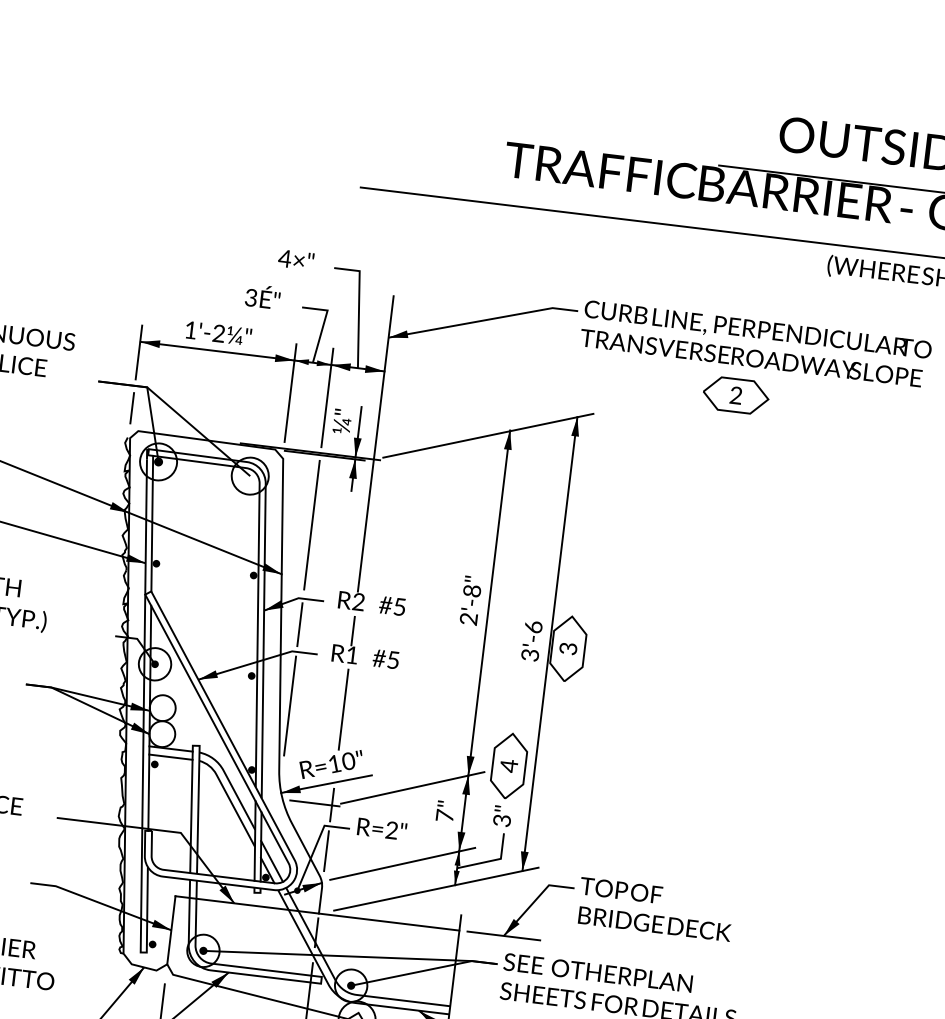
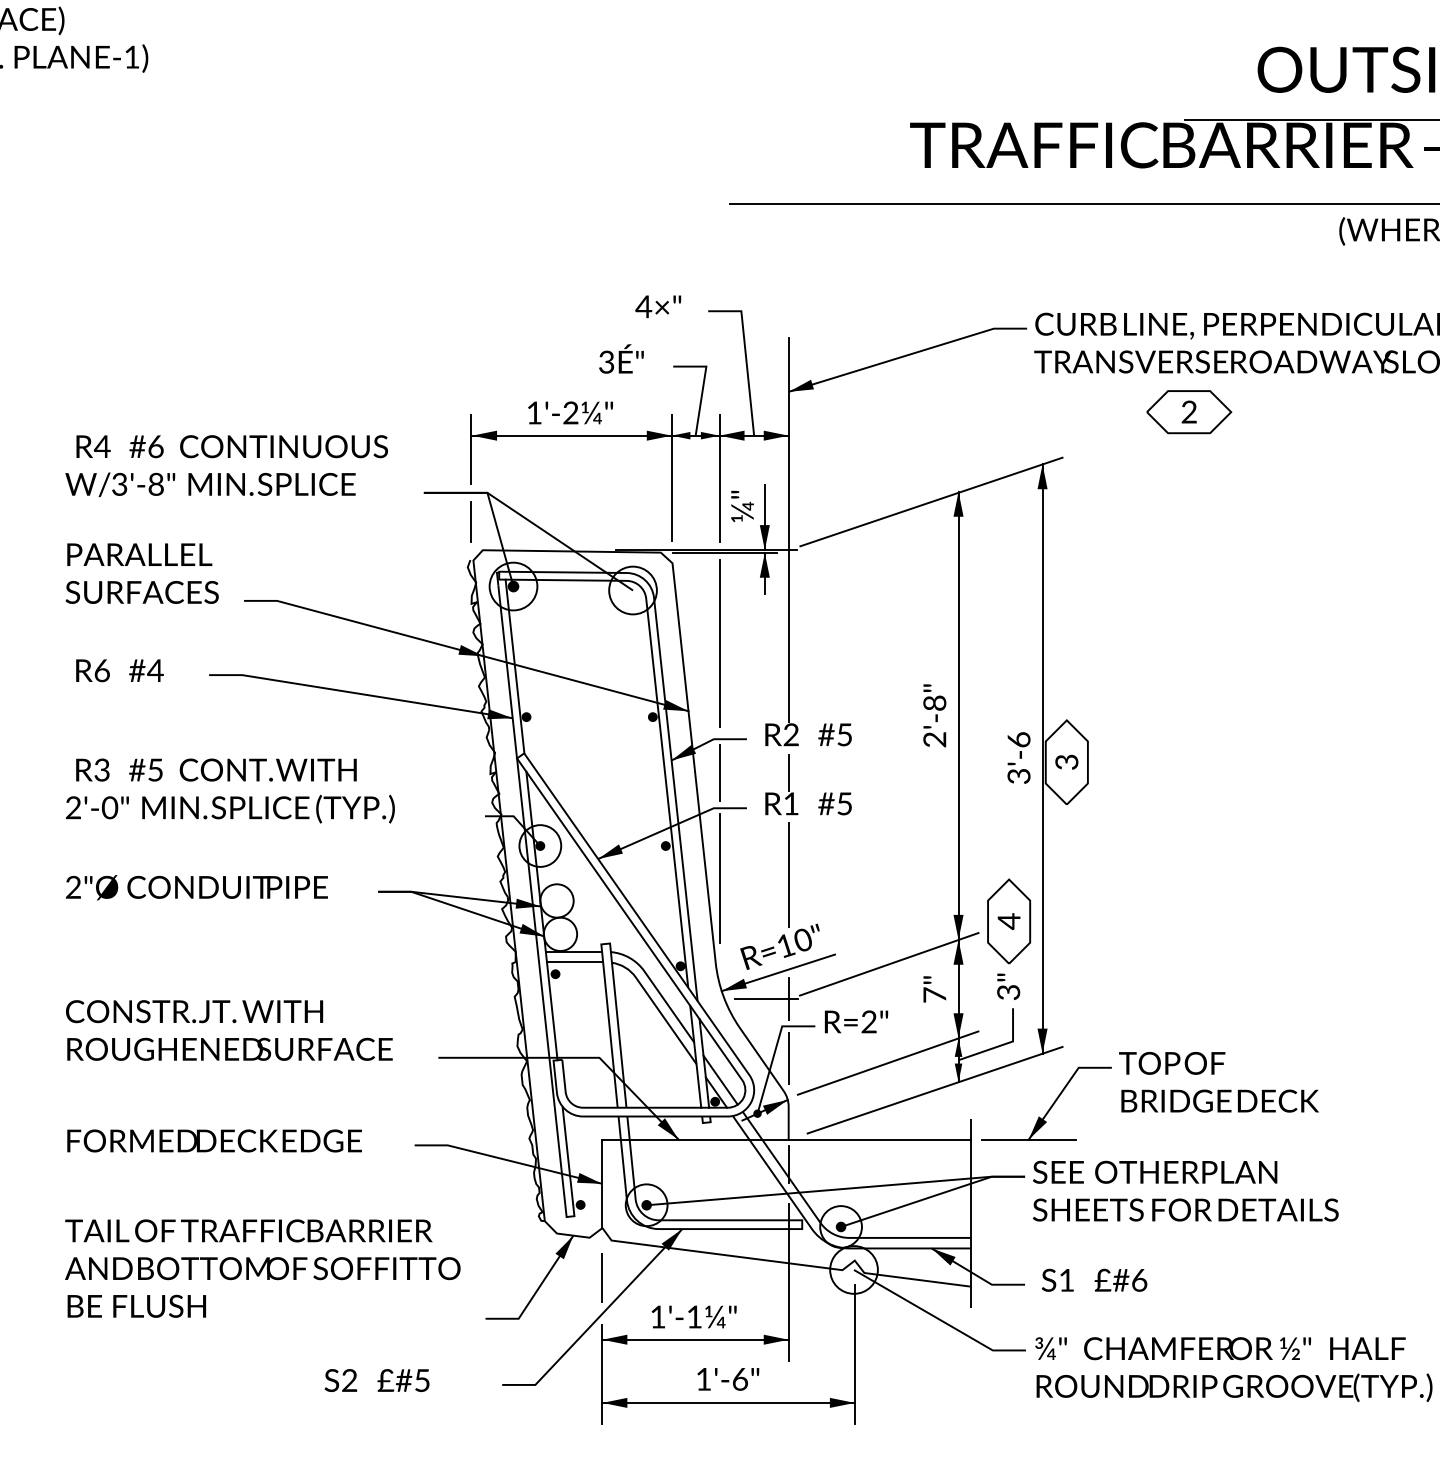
part: (736, 395) -> (1189, 412), moved

